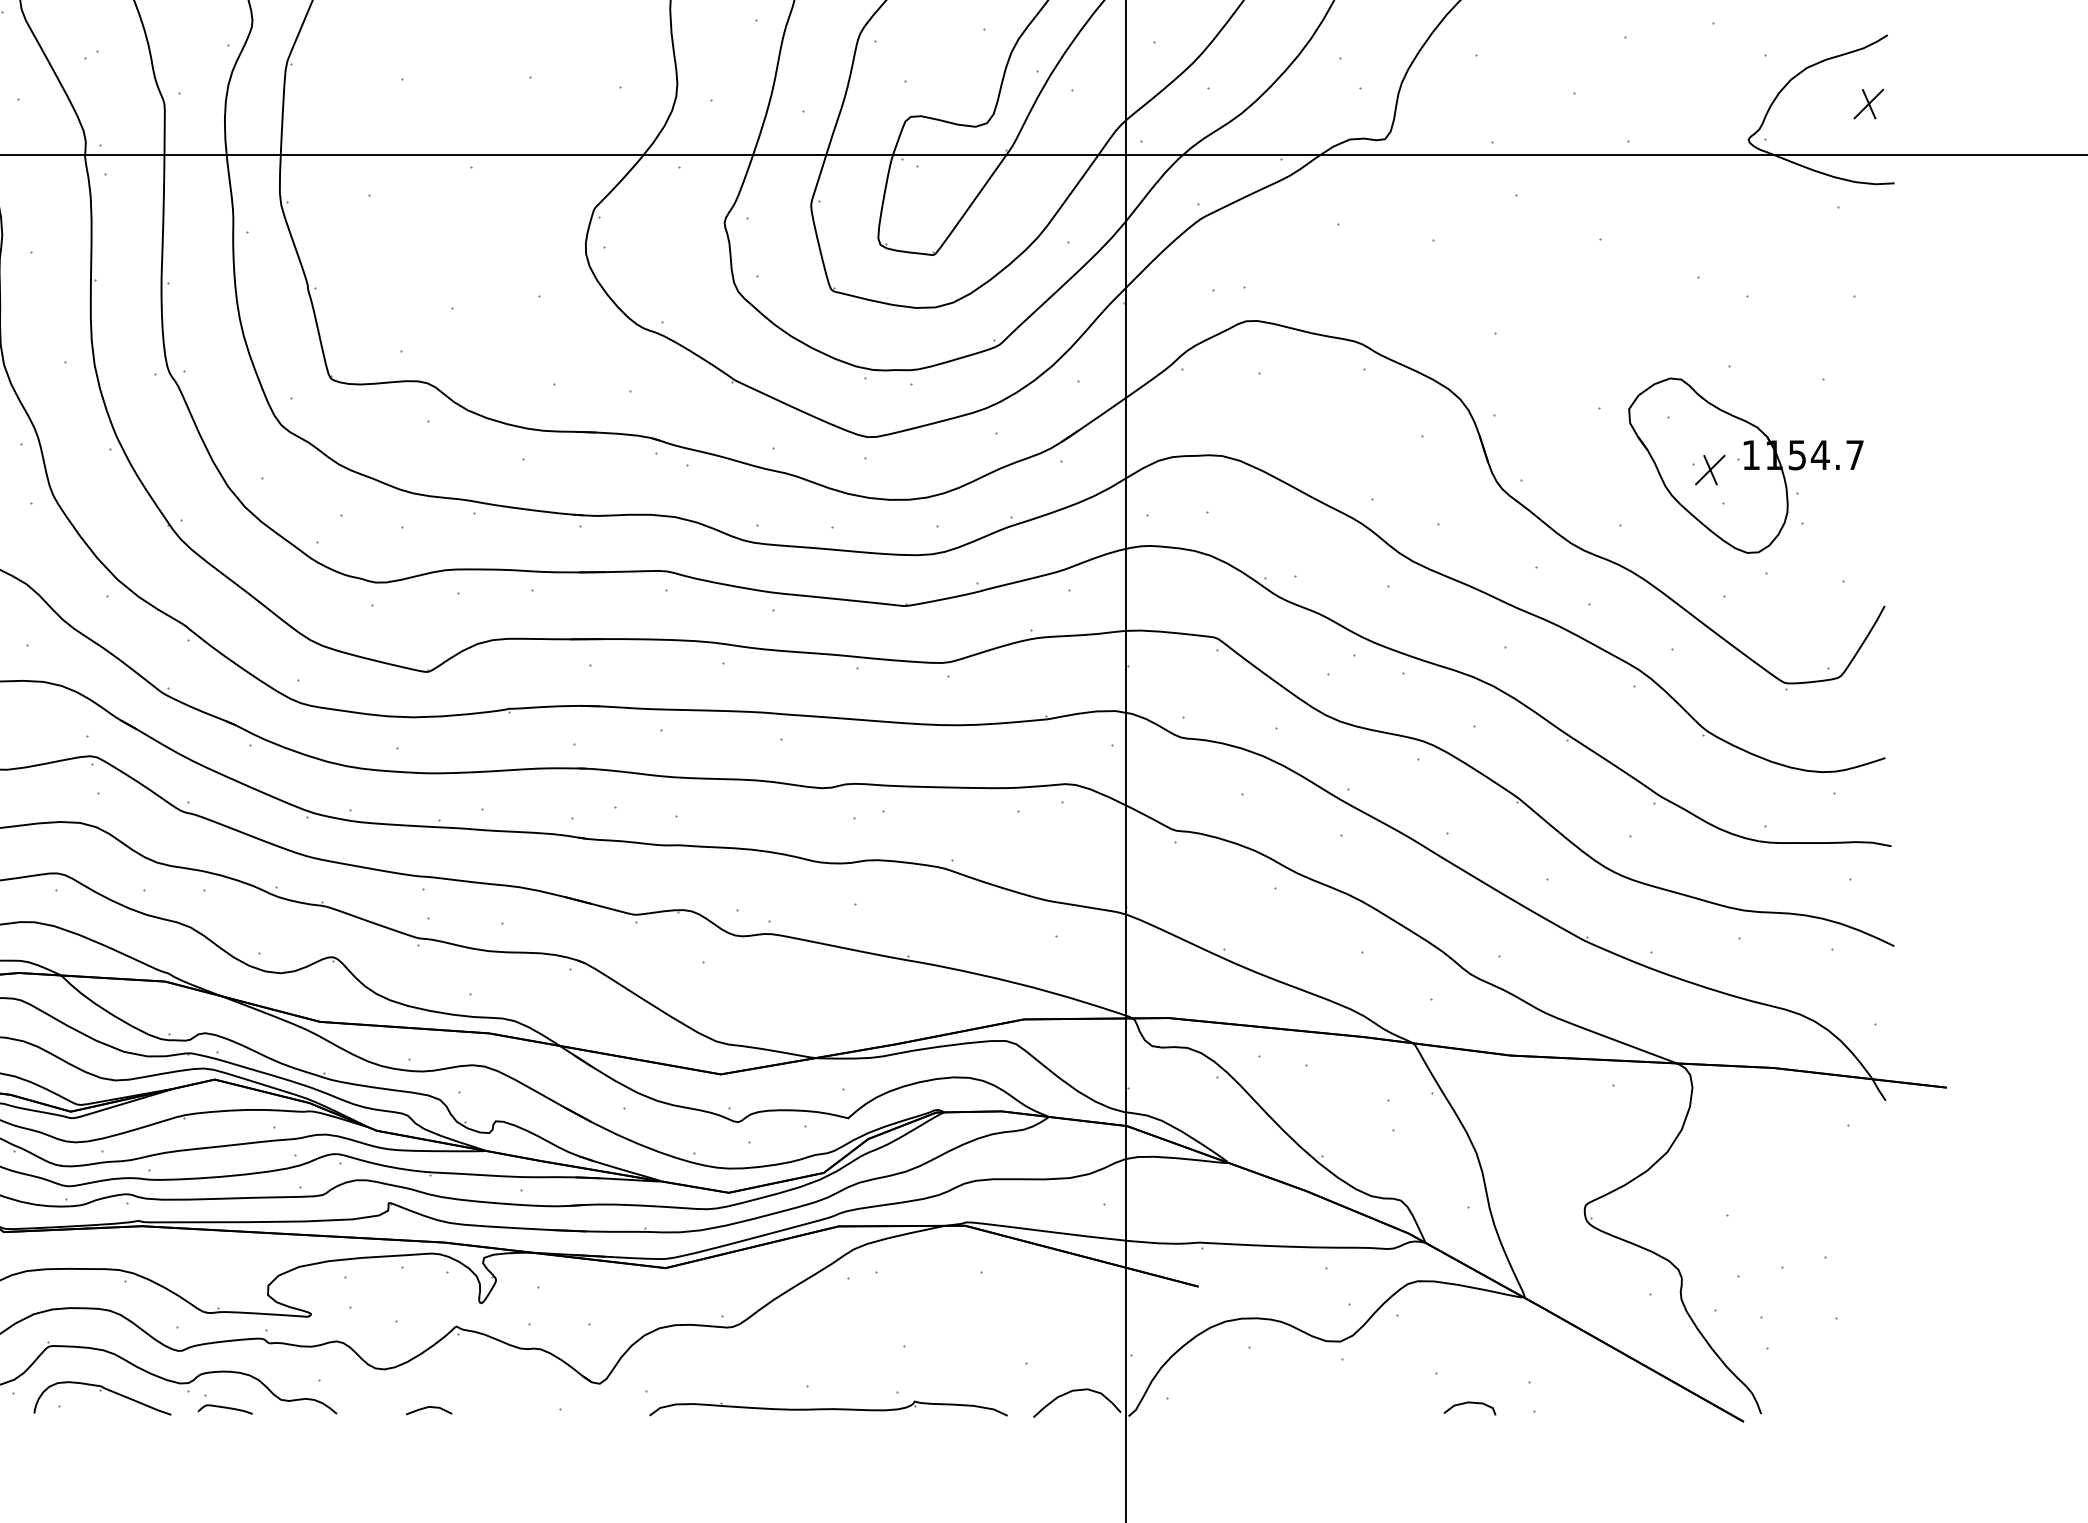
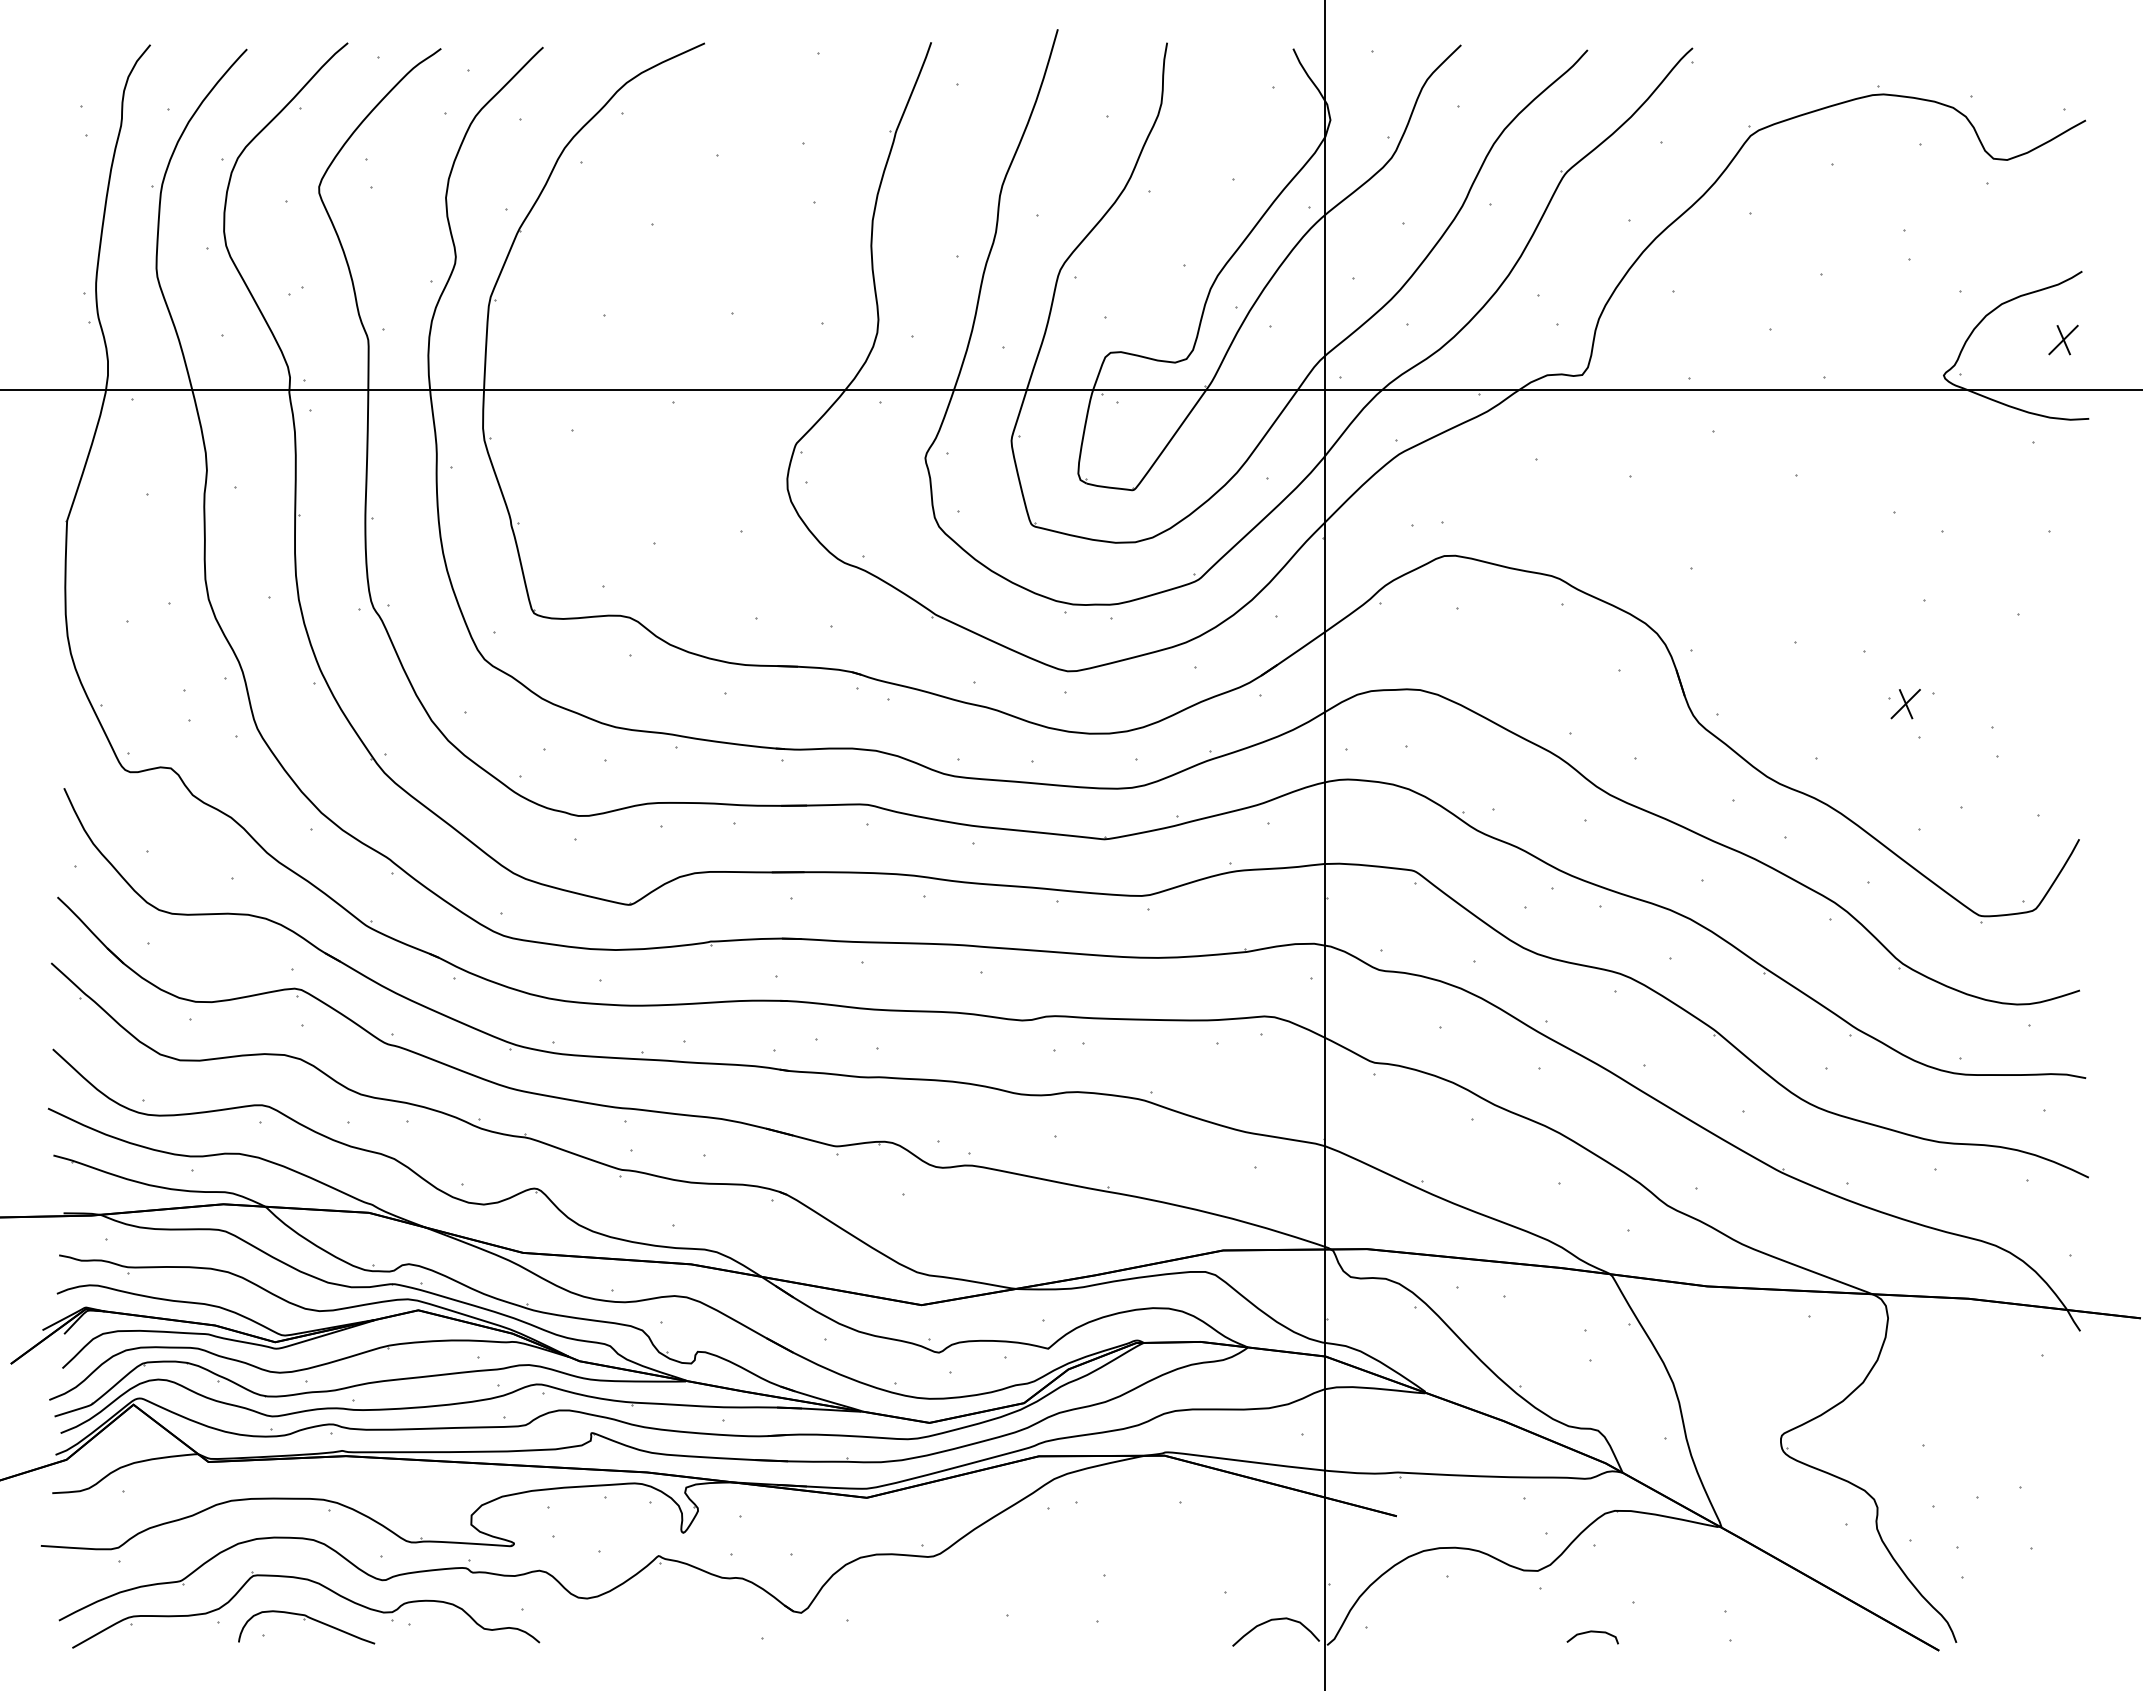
part: (1746, 465) -> (1941, 699), removed
curve: (1469, 1403) -> (1592, 1632), moved
curve: (224, 1408) -> (428, 1637), removed
line: (427, 1408) -> (629, 1637), removed
part: (828, 1408) -> (1028, 1637), removed

